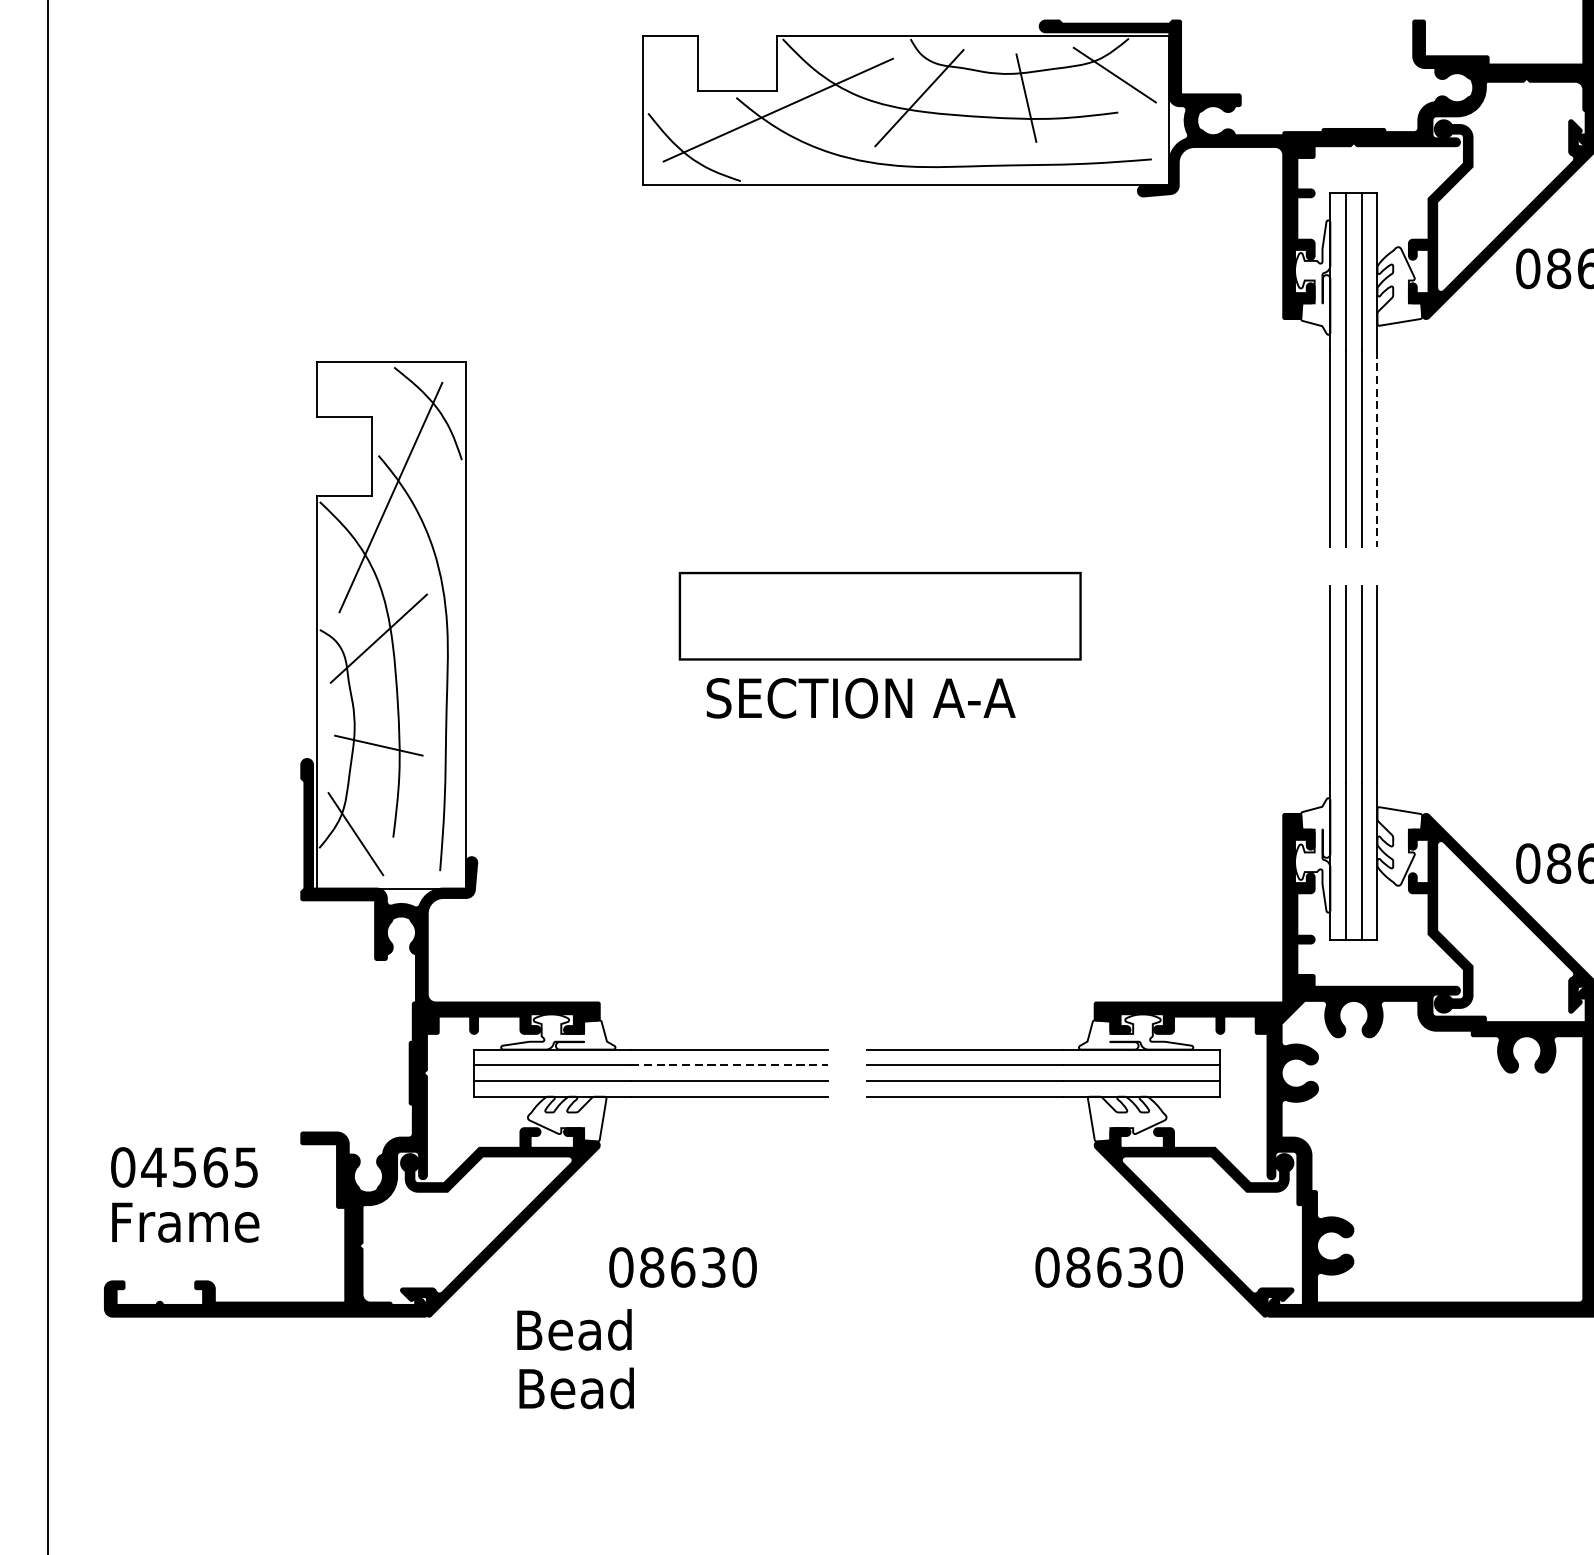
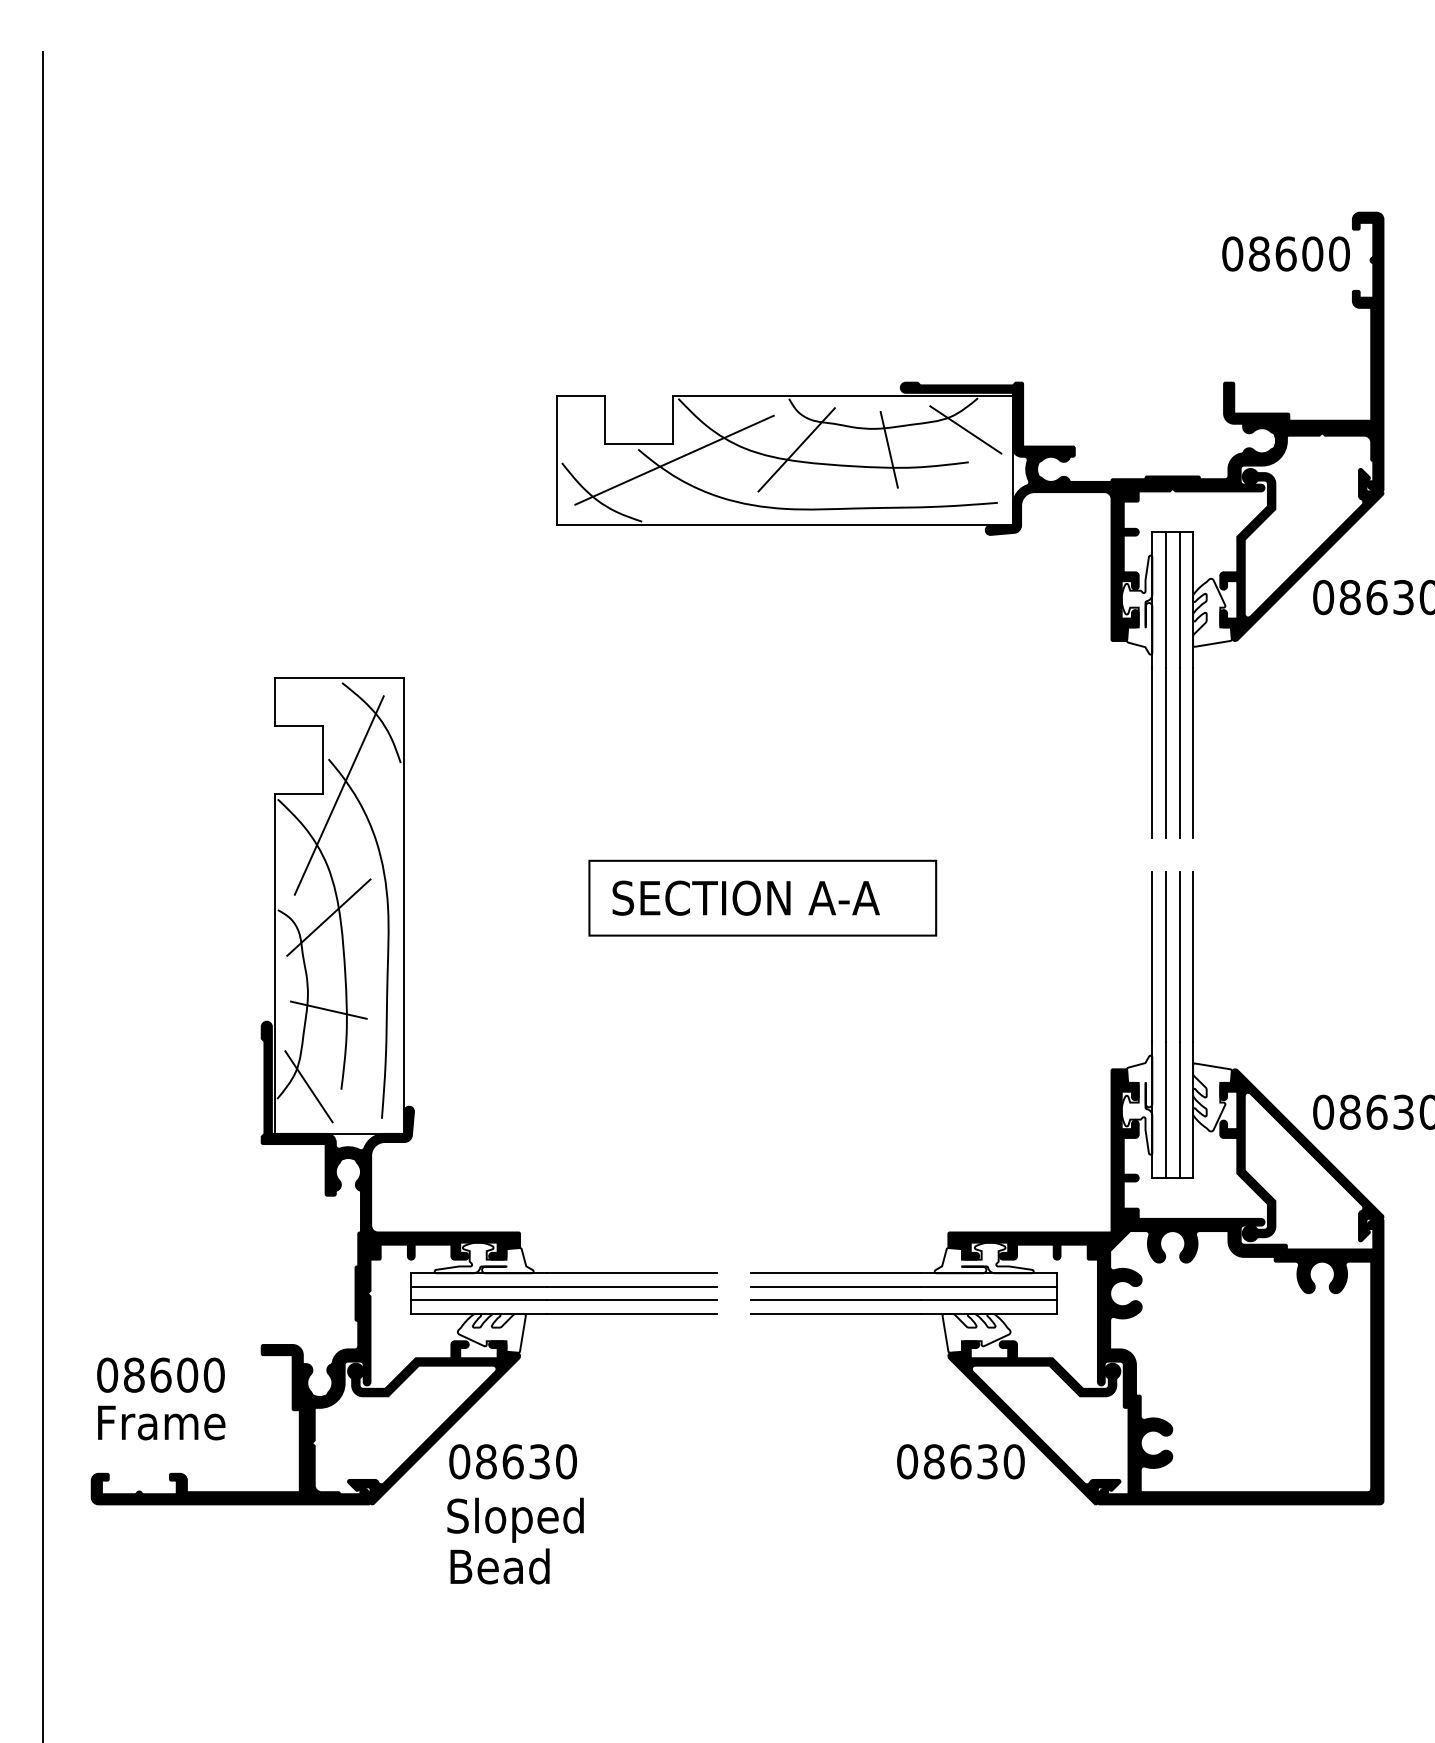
line: (1377, 449) -> (1193, 753), dashed -> solid
text: (860, 697) -> (745, 897), moved
line: (729, 1064) -> (632, 1286), dashed -> solid
text: (199, 1166) -> (173, 1374), 04565 -> 08600
text: (682, 1267) -> (512, 1461), moved
text: (594, 1334) -> (515, 1519), Bead -> Sloped

